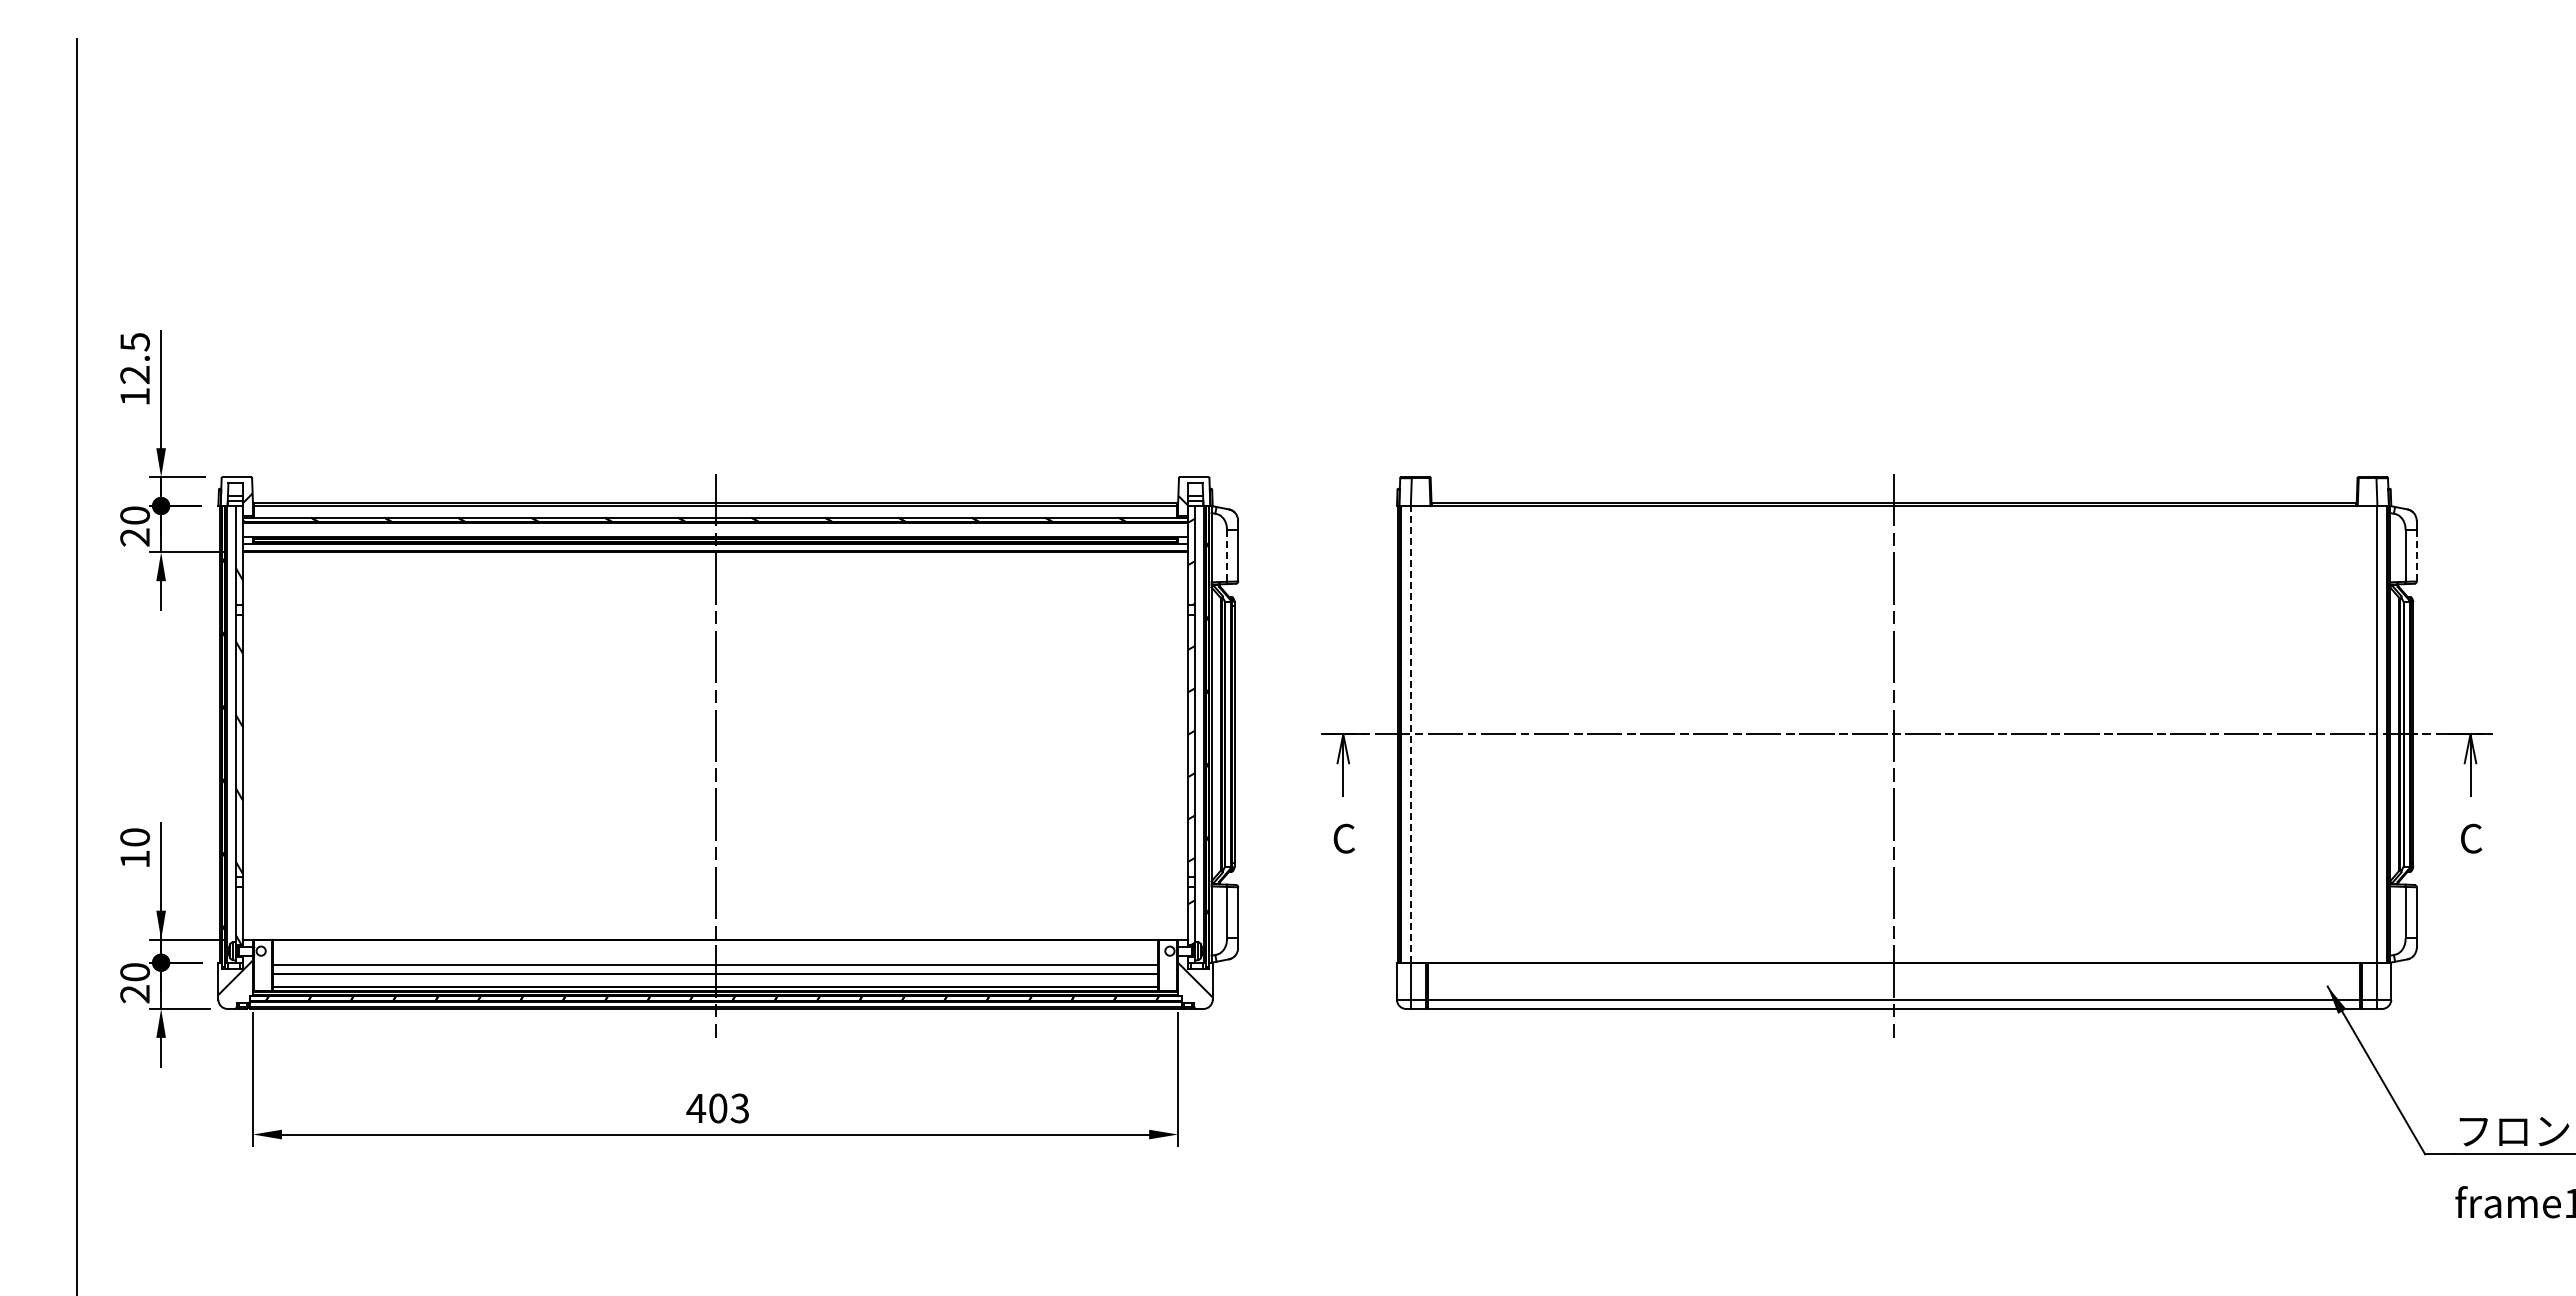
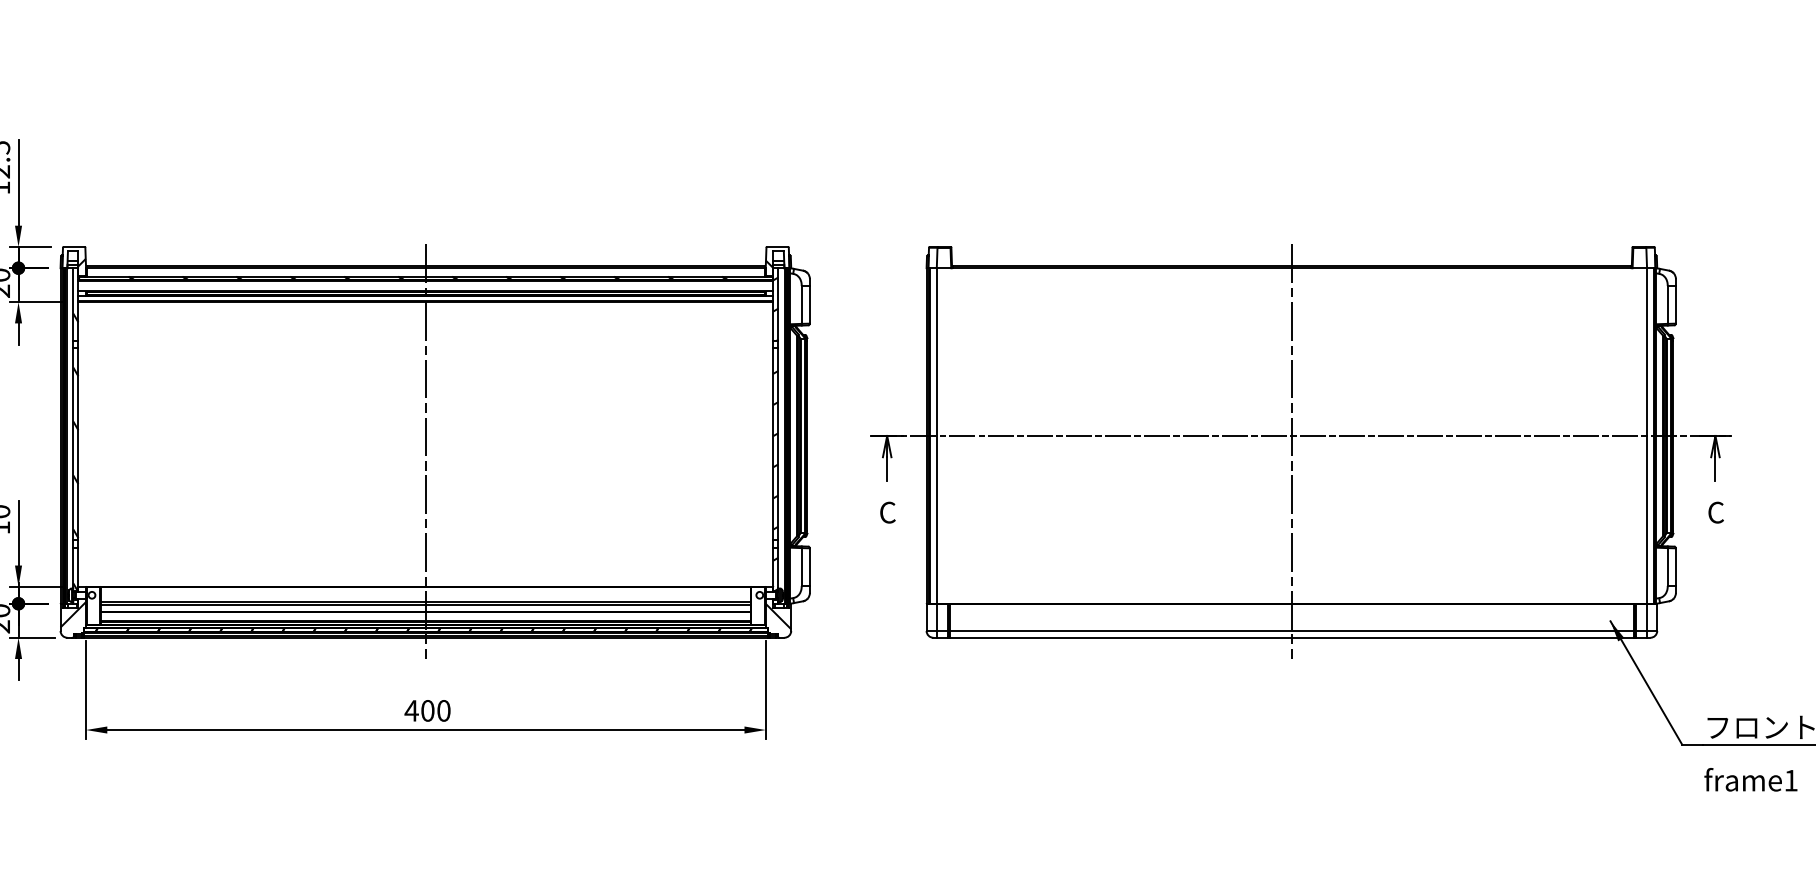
line: (2416, 555) -> (1675, 304), dashed -> solid
line: (1226, 556) -> (801, 305), dashed -> solid
line: (1411, 733) -> (937, 435), dashed -> solid
line: (715, 960) -> (425, 602), added
text: (739, 1108) -> (443, 710), 403 -> 400

